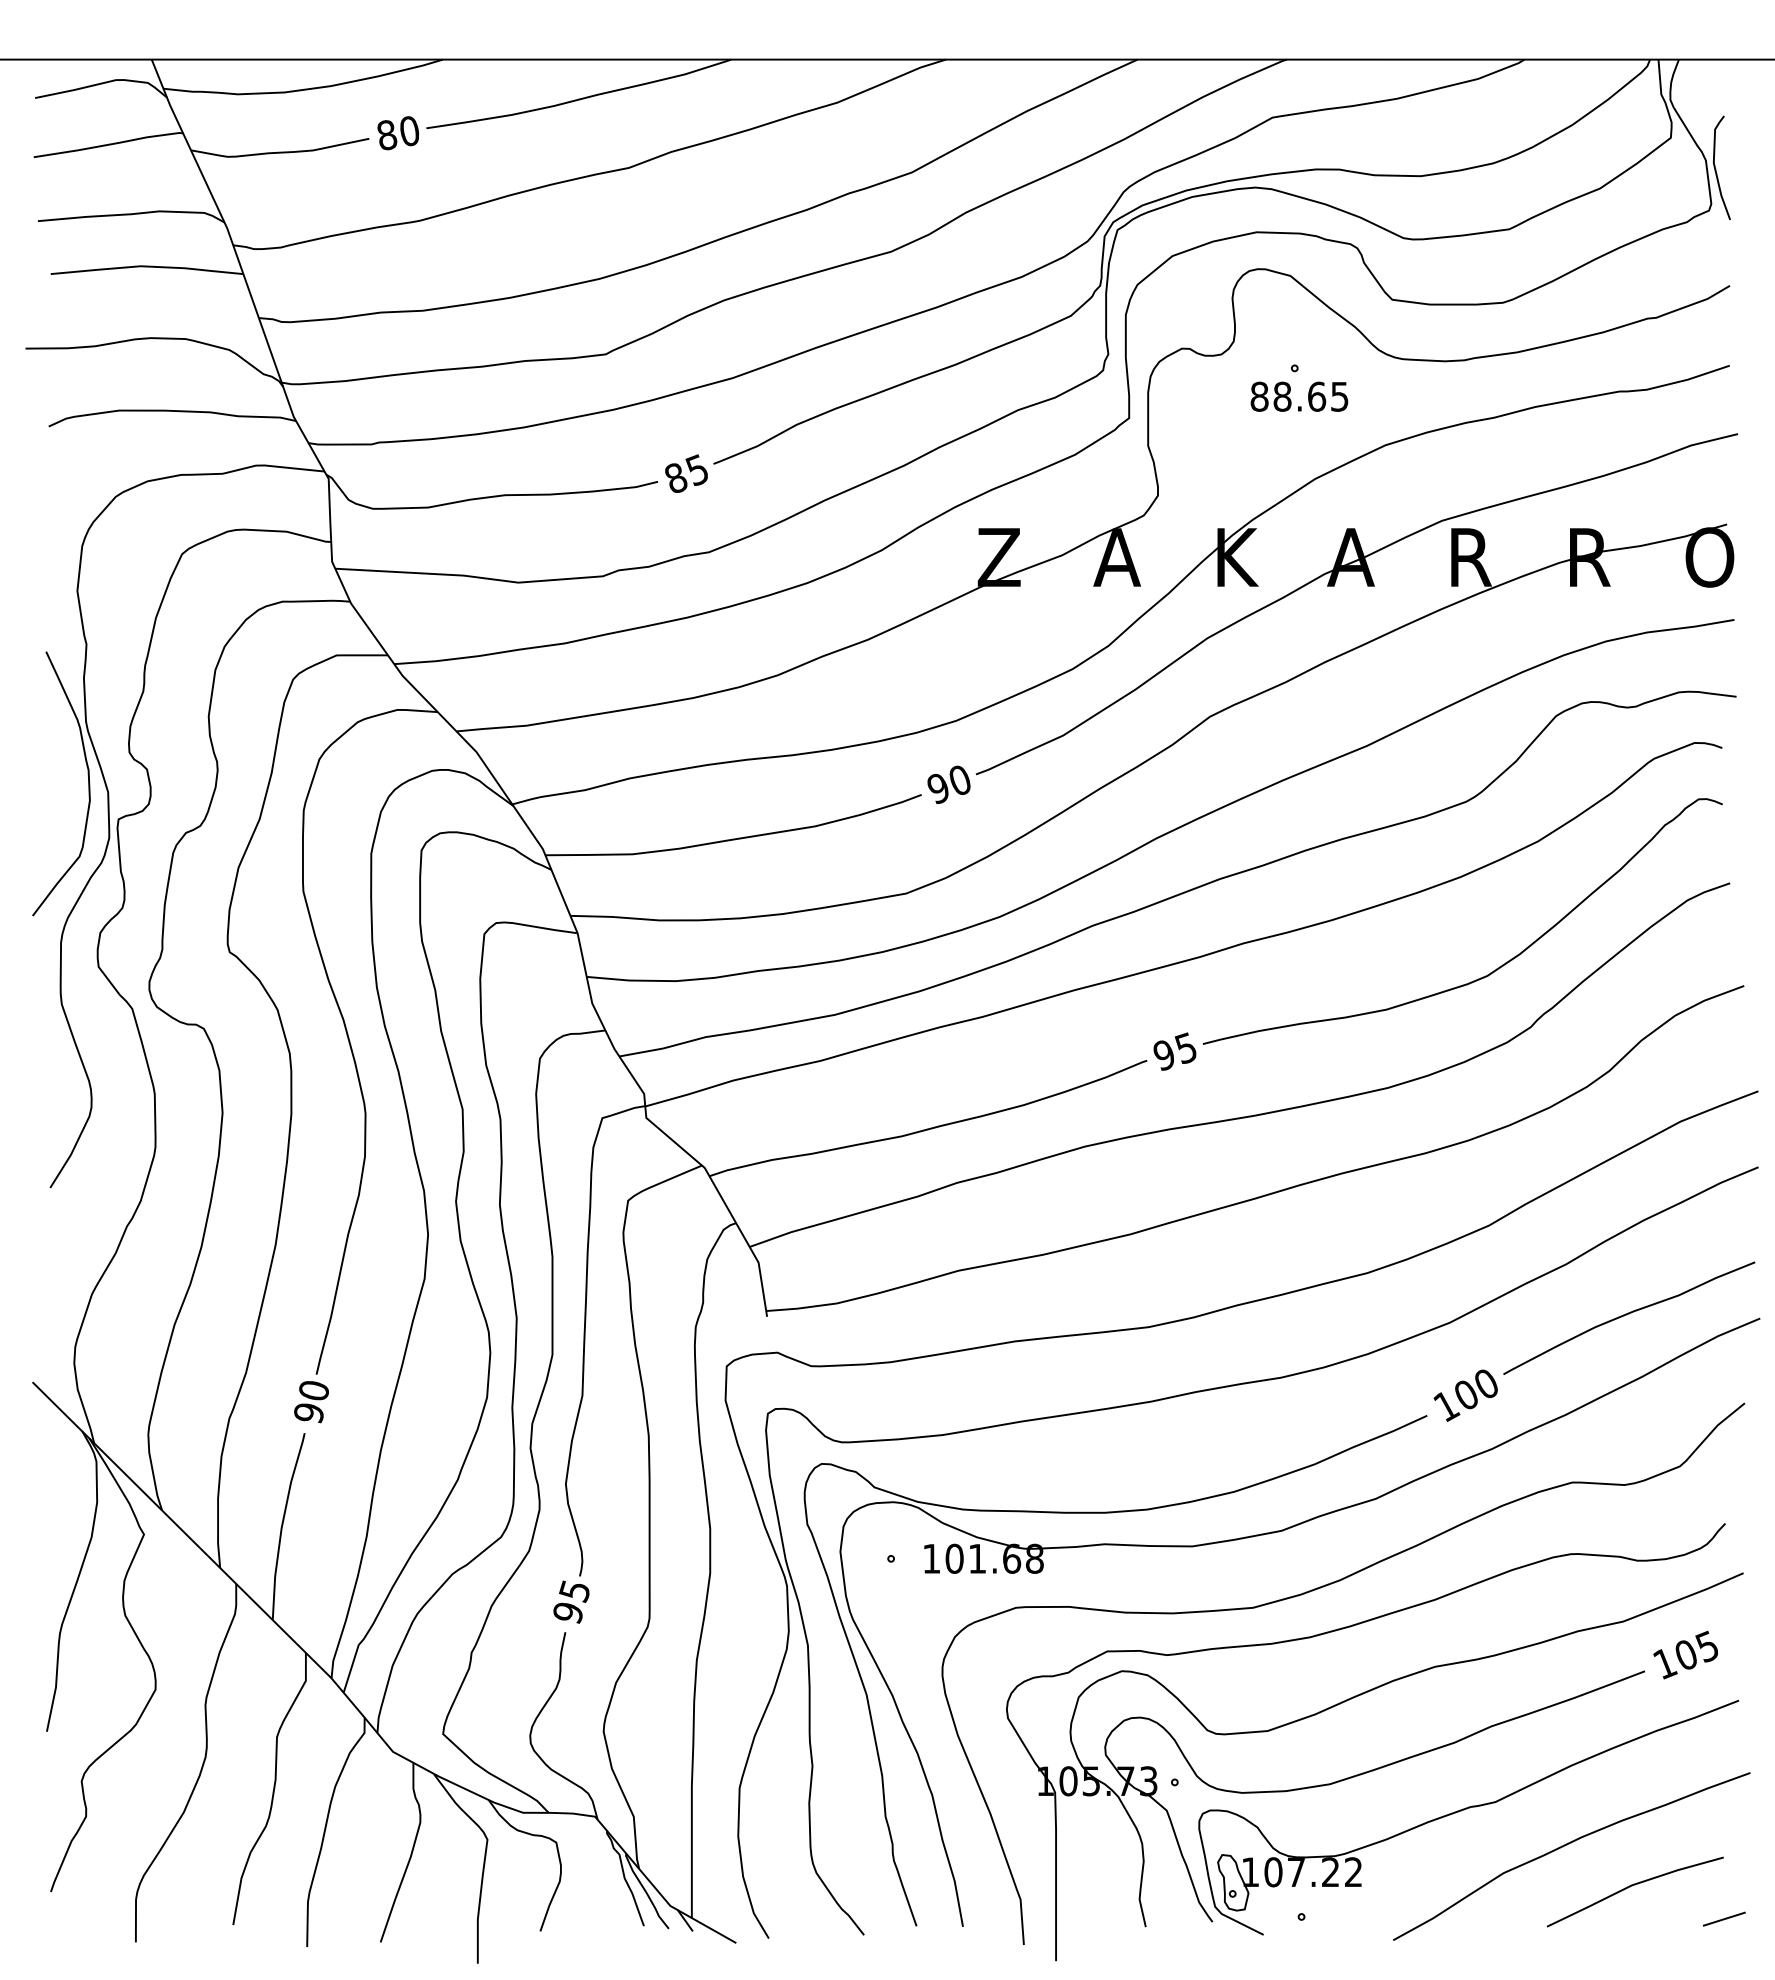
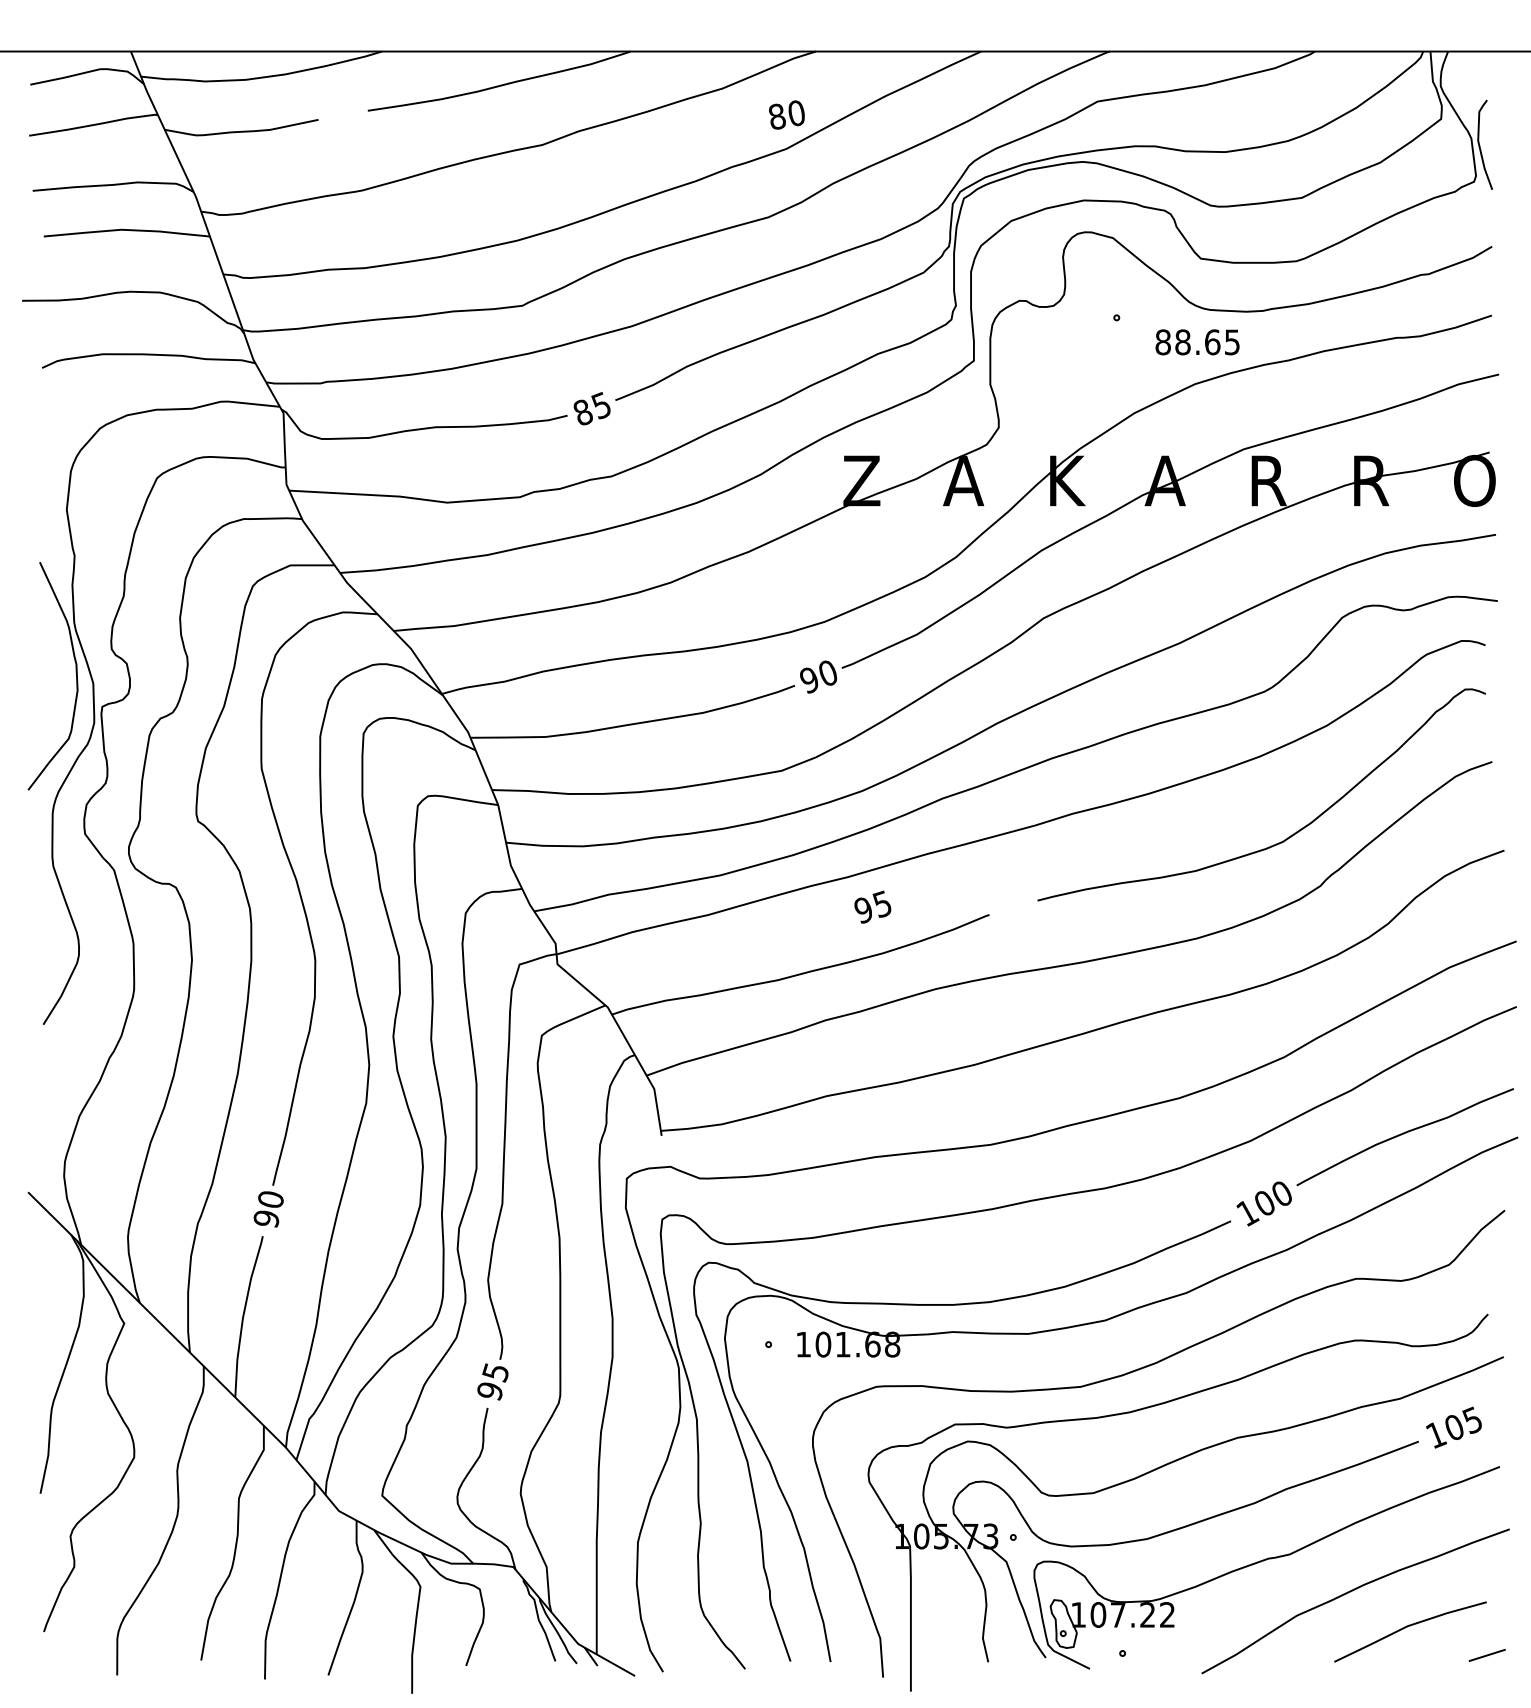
text: (398, 133) -> (787, 115), moved
text: (1299, 396) -> (1197, 342), moved
text: (1174, 1051) -> (872, 907), moved

